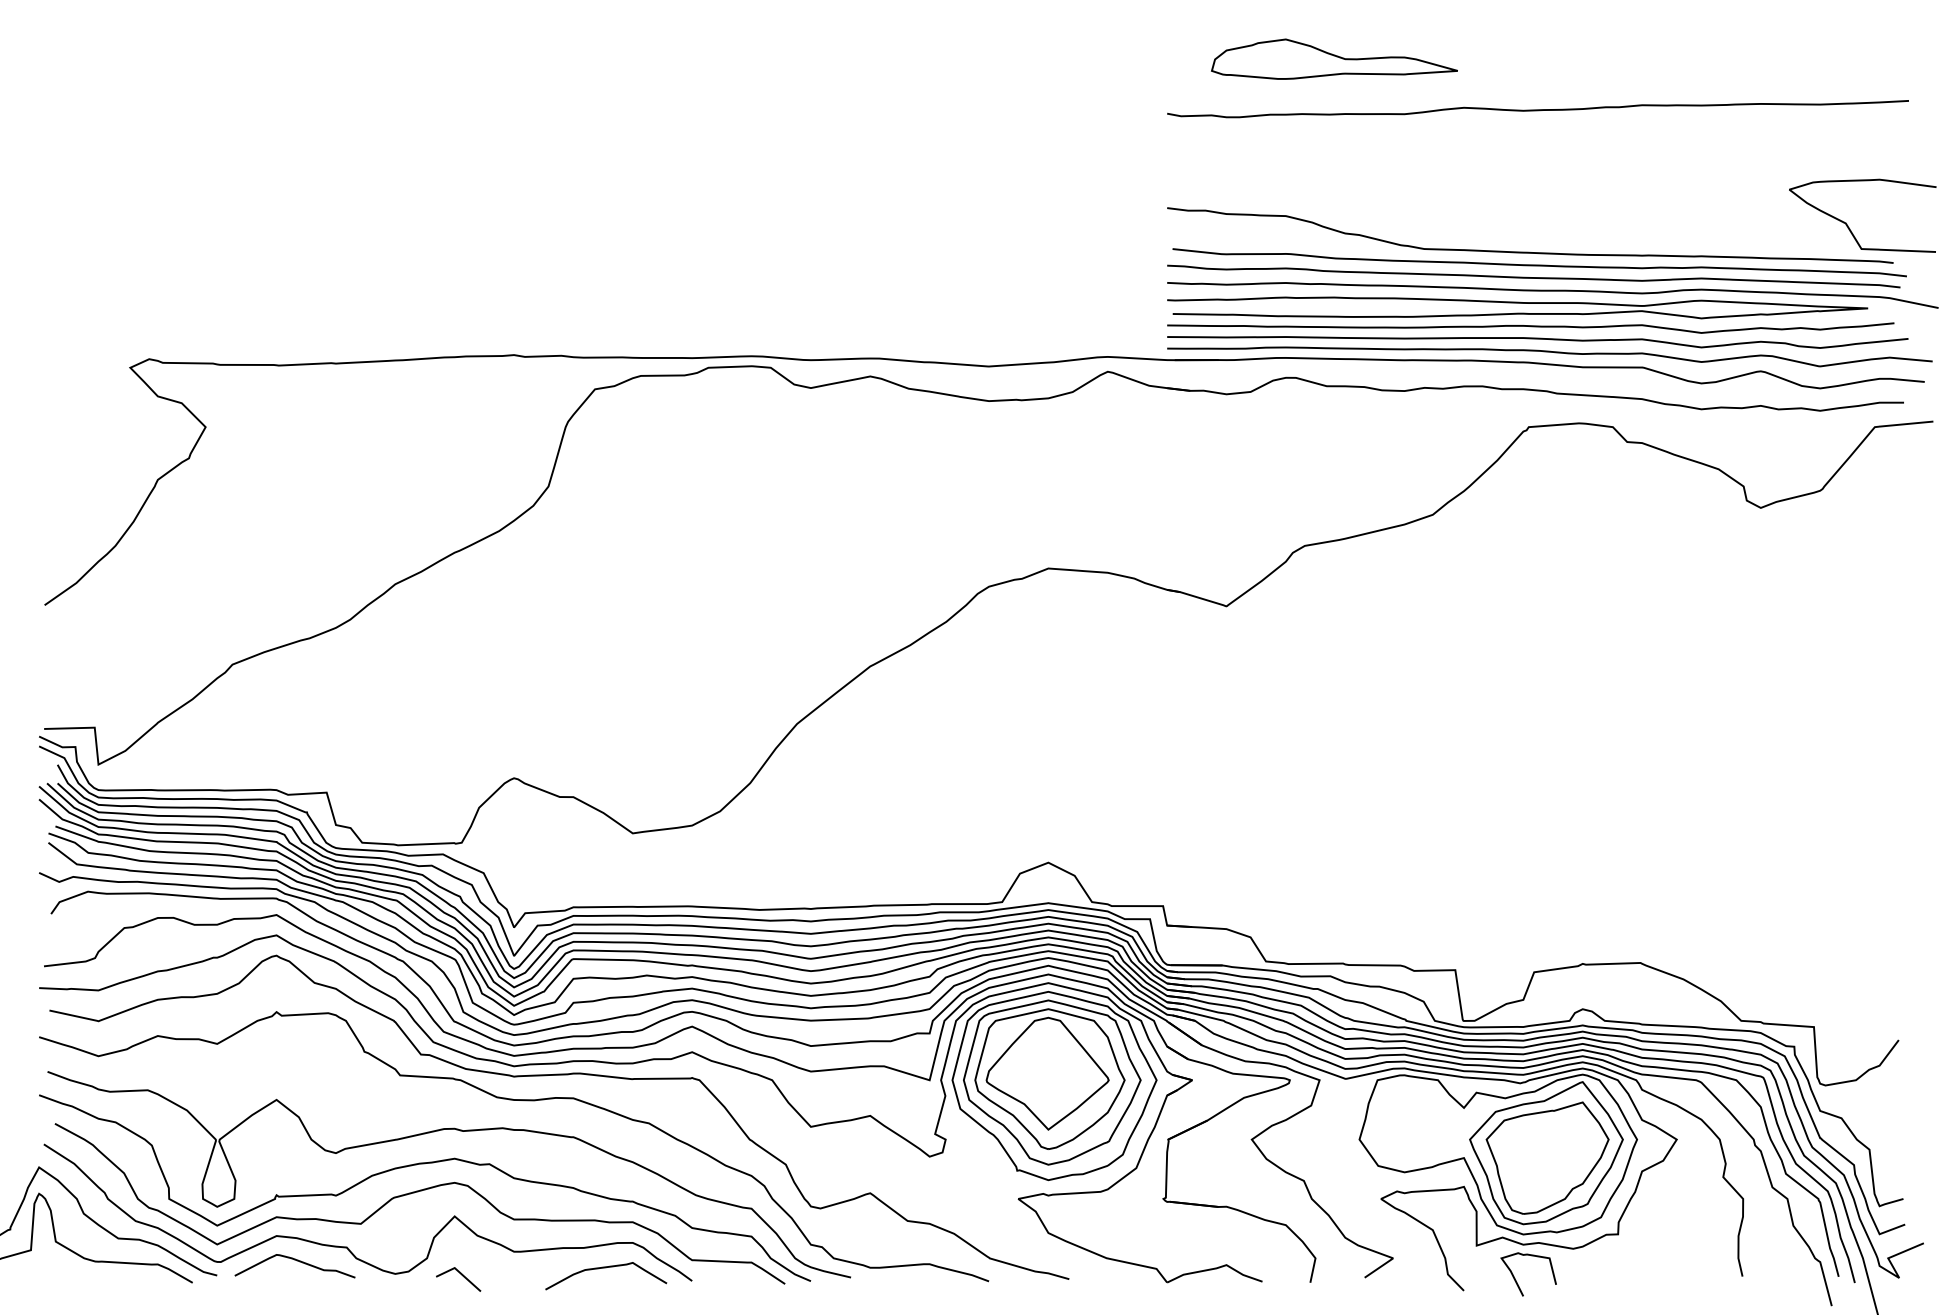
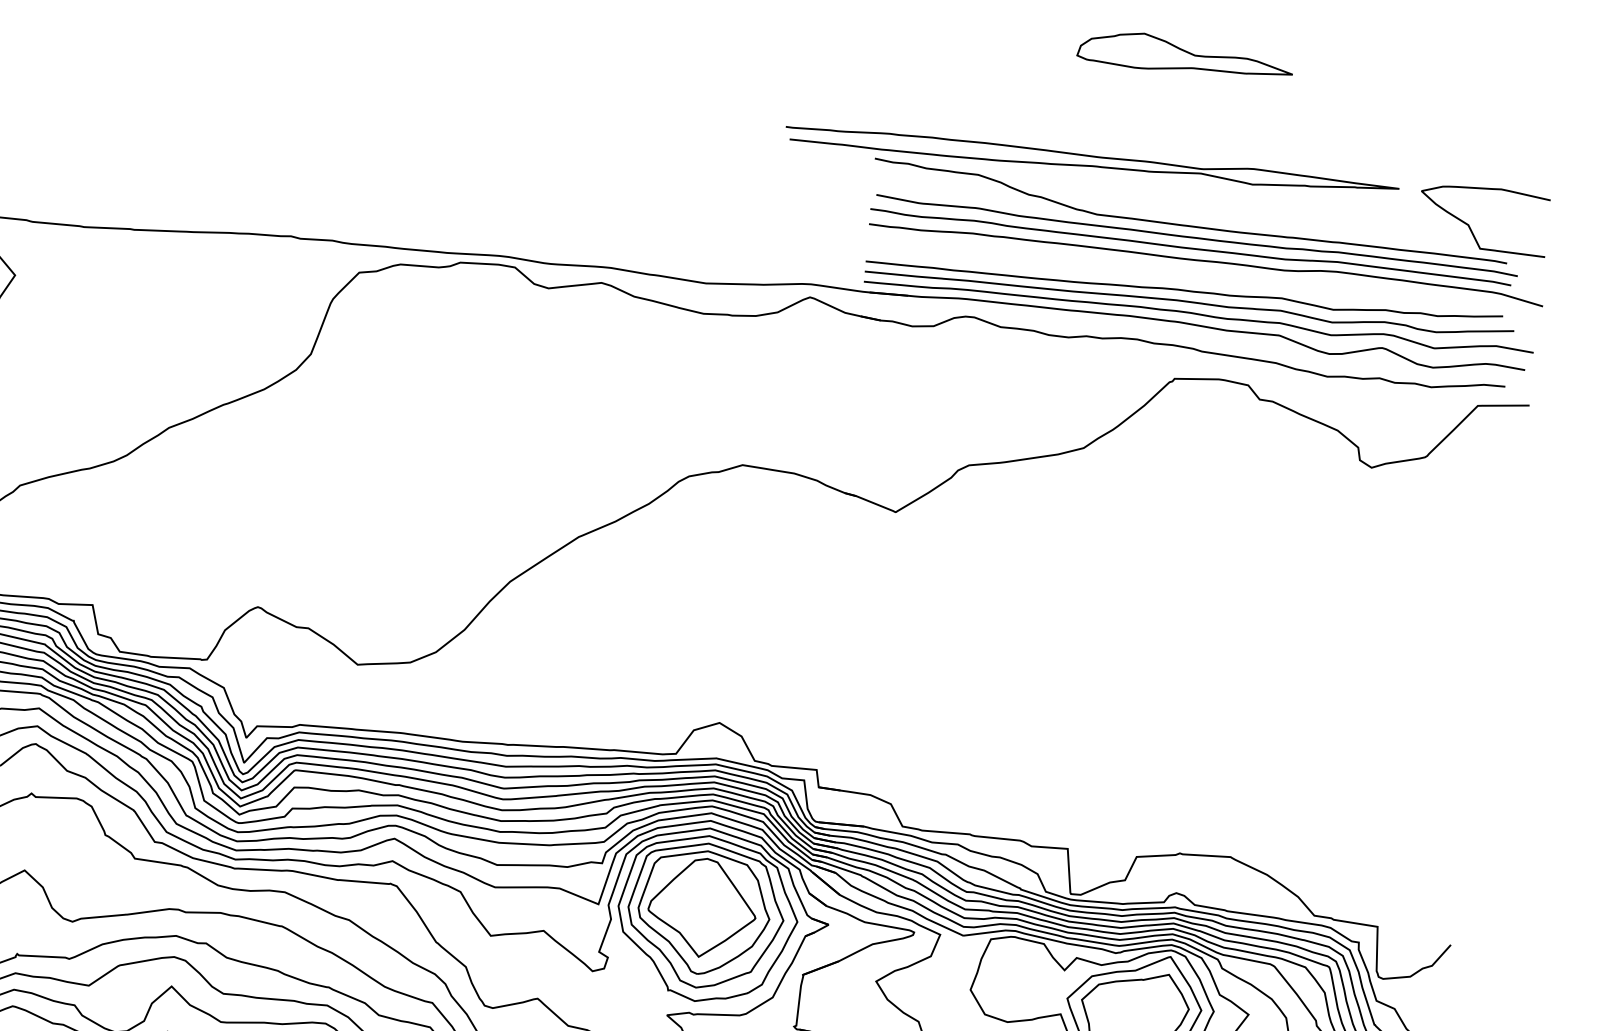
part: (1334, 58) -> (1185, 54), moved
curve: (1537, 109) -> (1207, 101), removed
curve: (1517, 303) -> (1092, 157), moved

